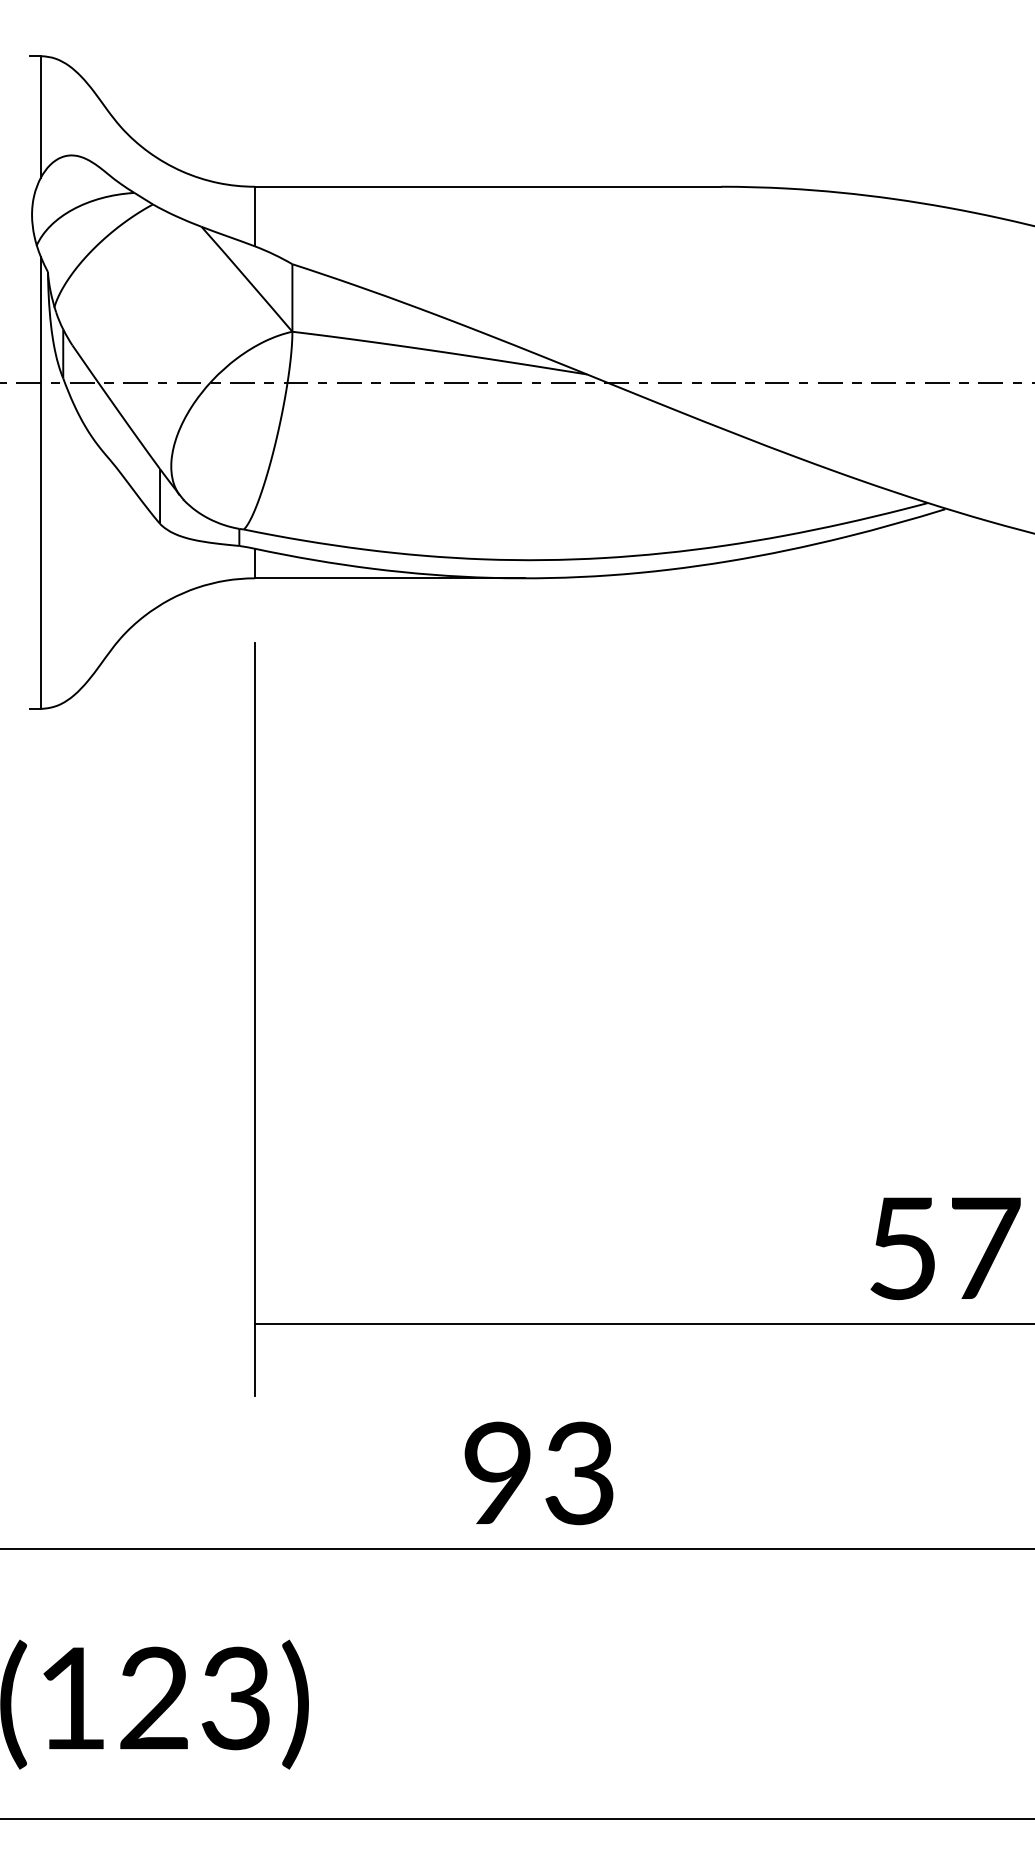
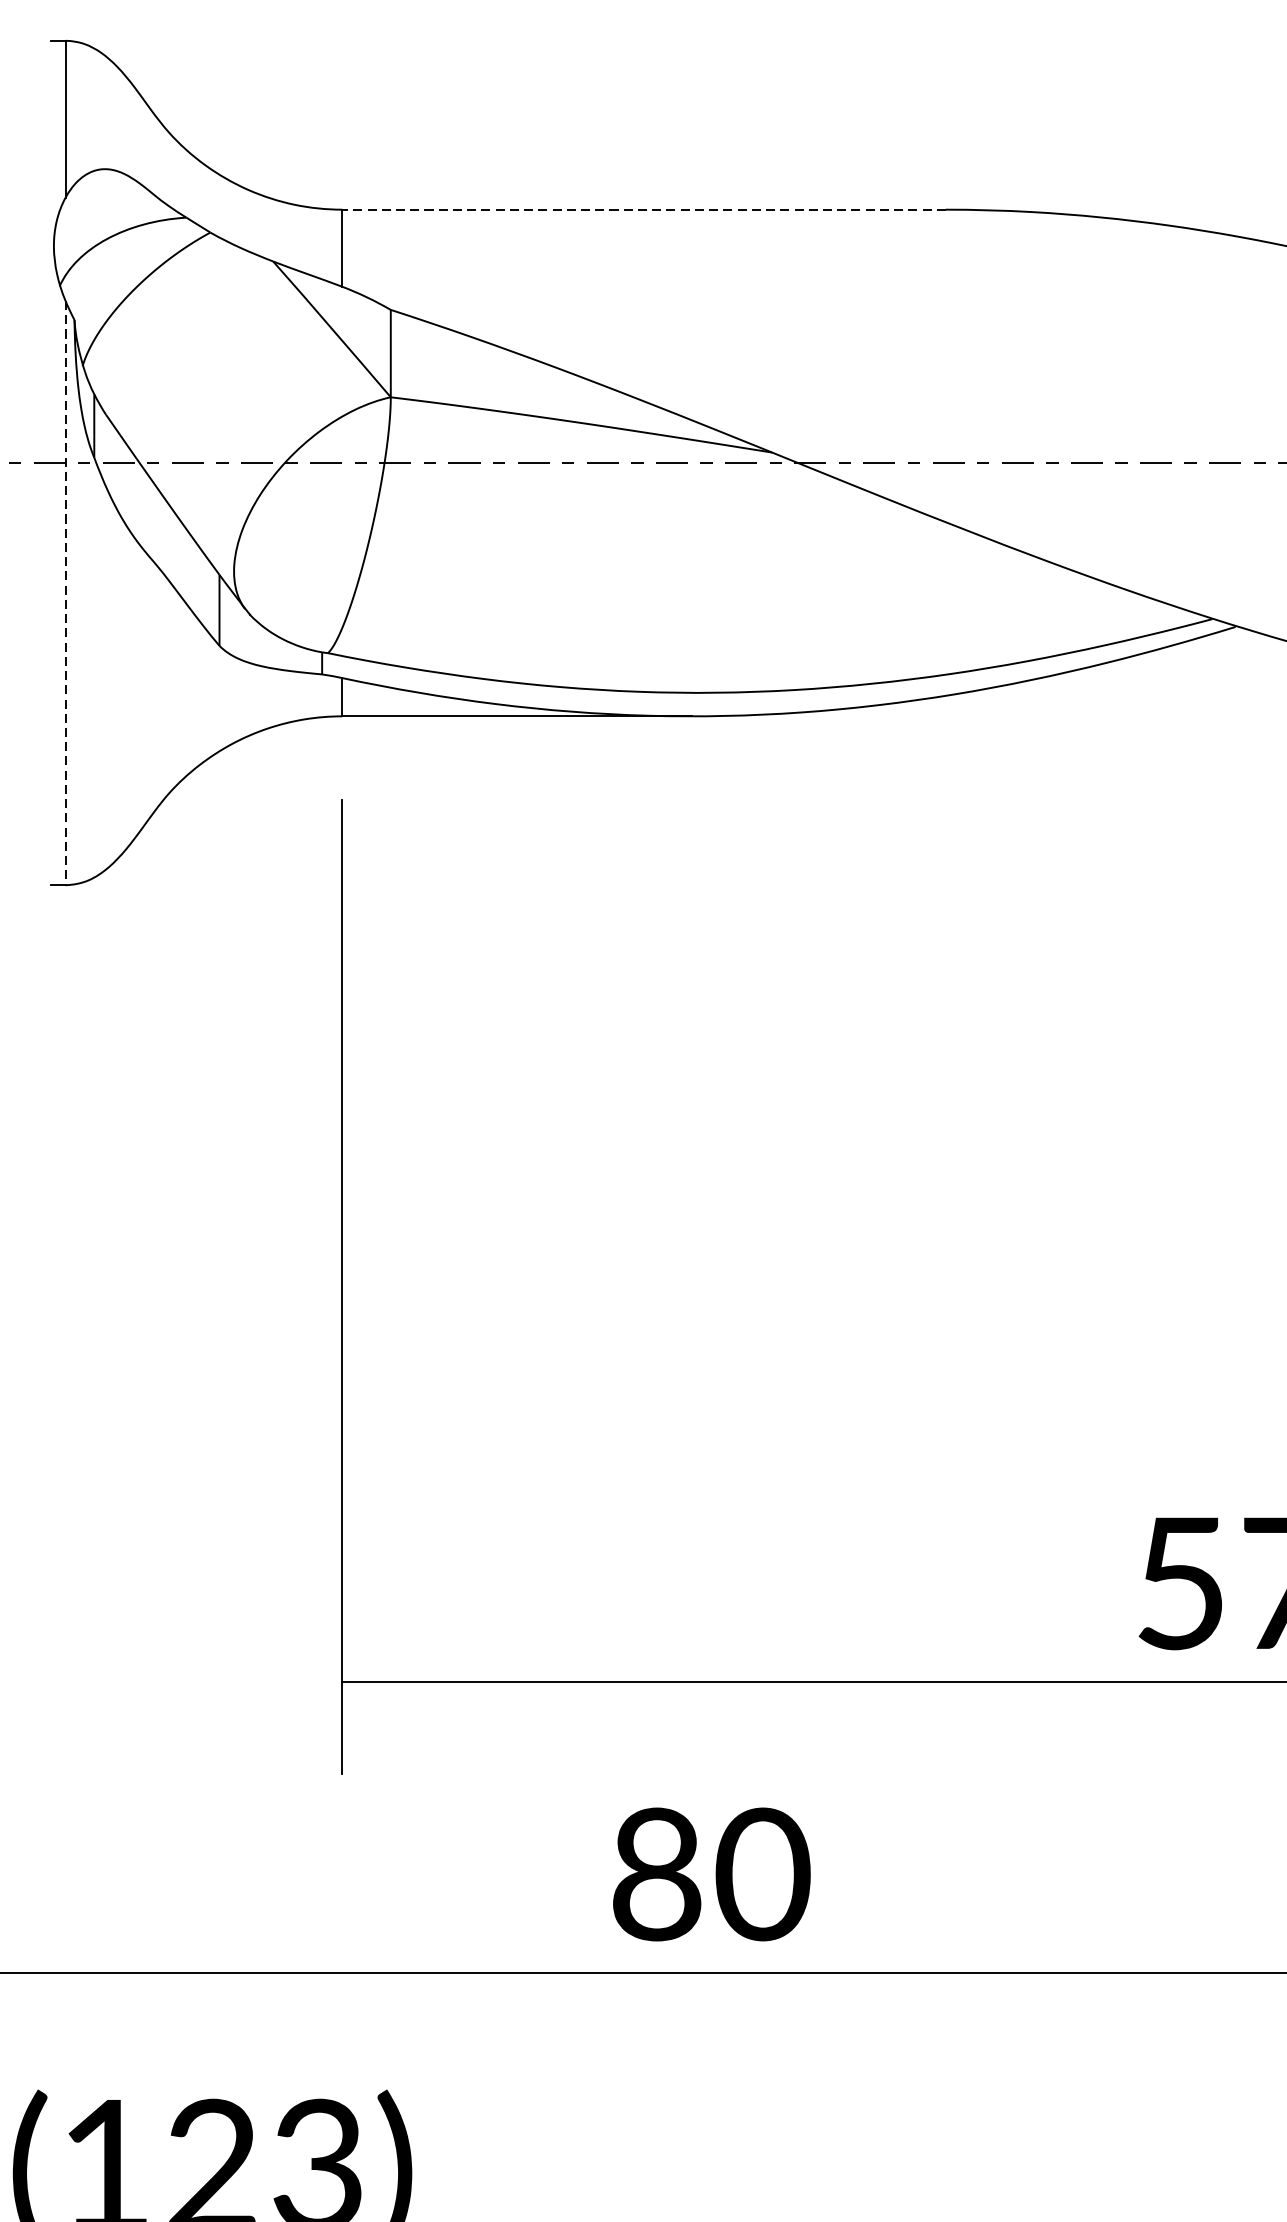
line: (487, 186) -> (643, 209), solid -> dashed
line: (41, 483) -> (66, 593), solid -> dashed
text: (540, 1473) -> (711, 1874), 93 -> 80

